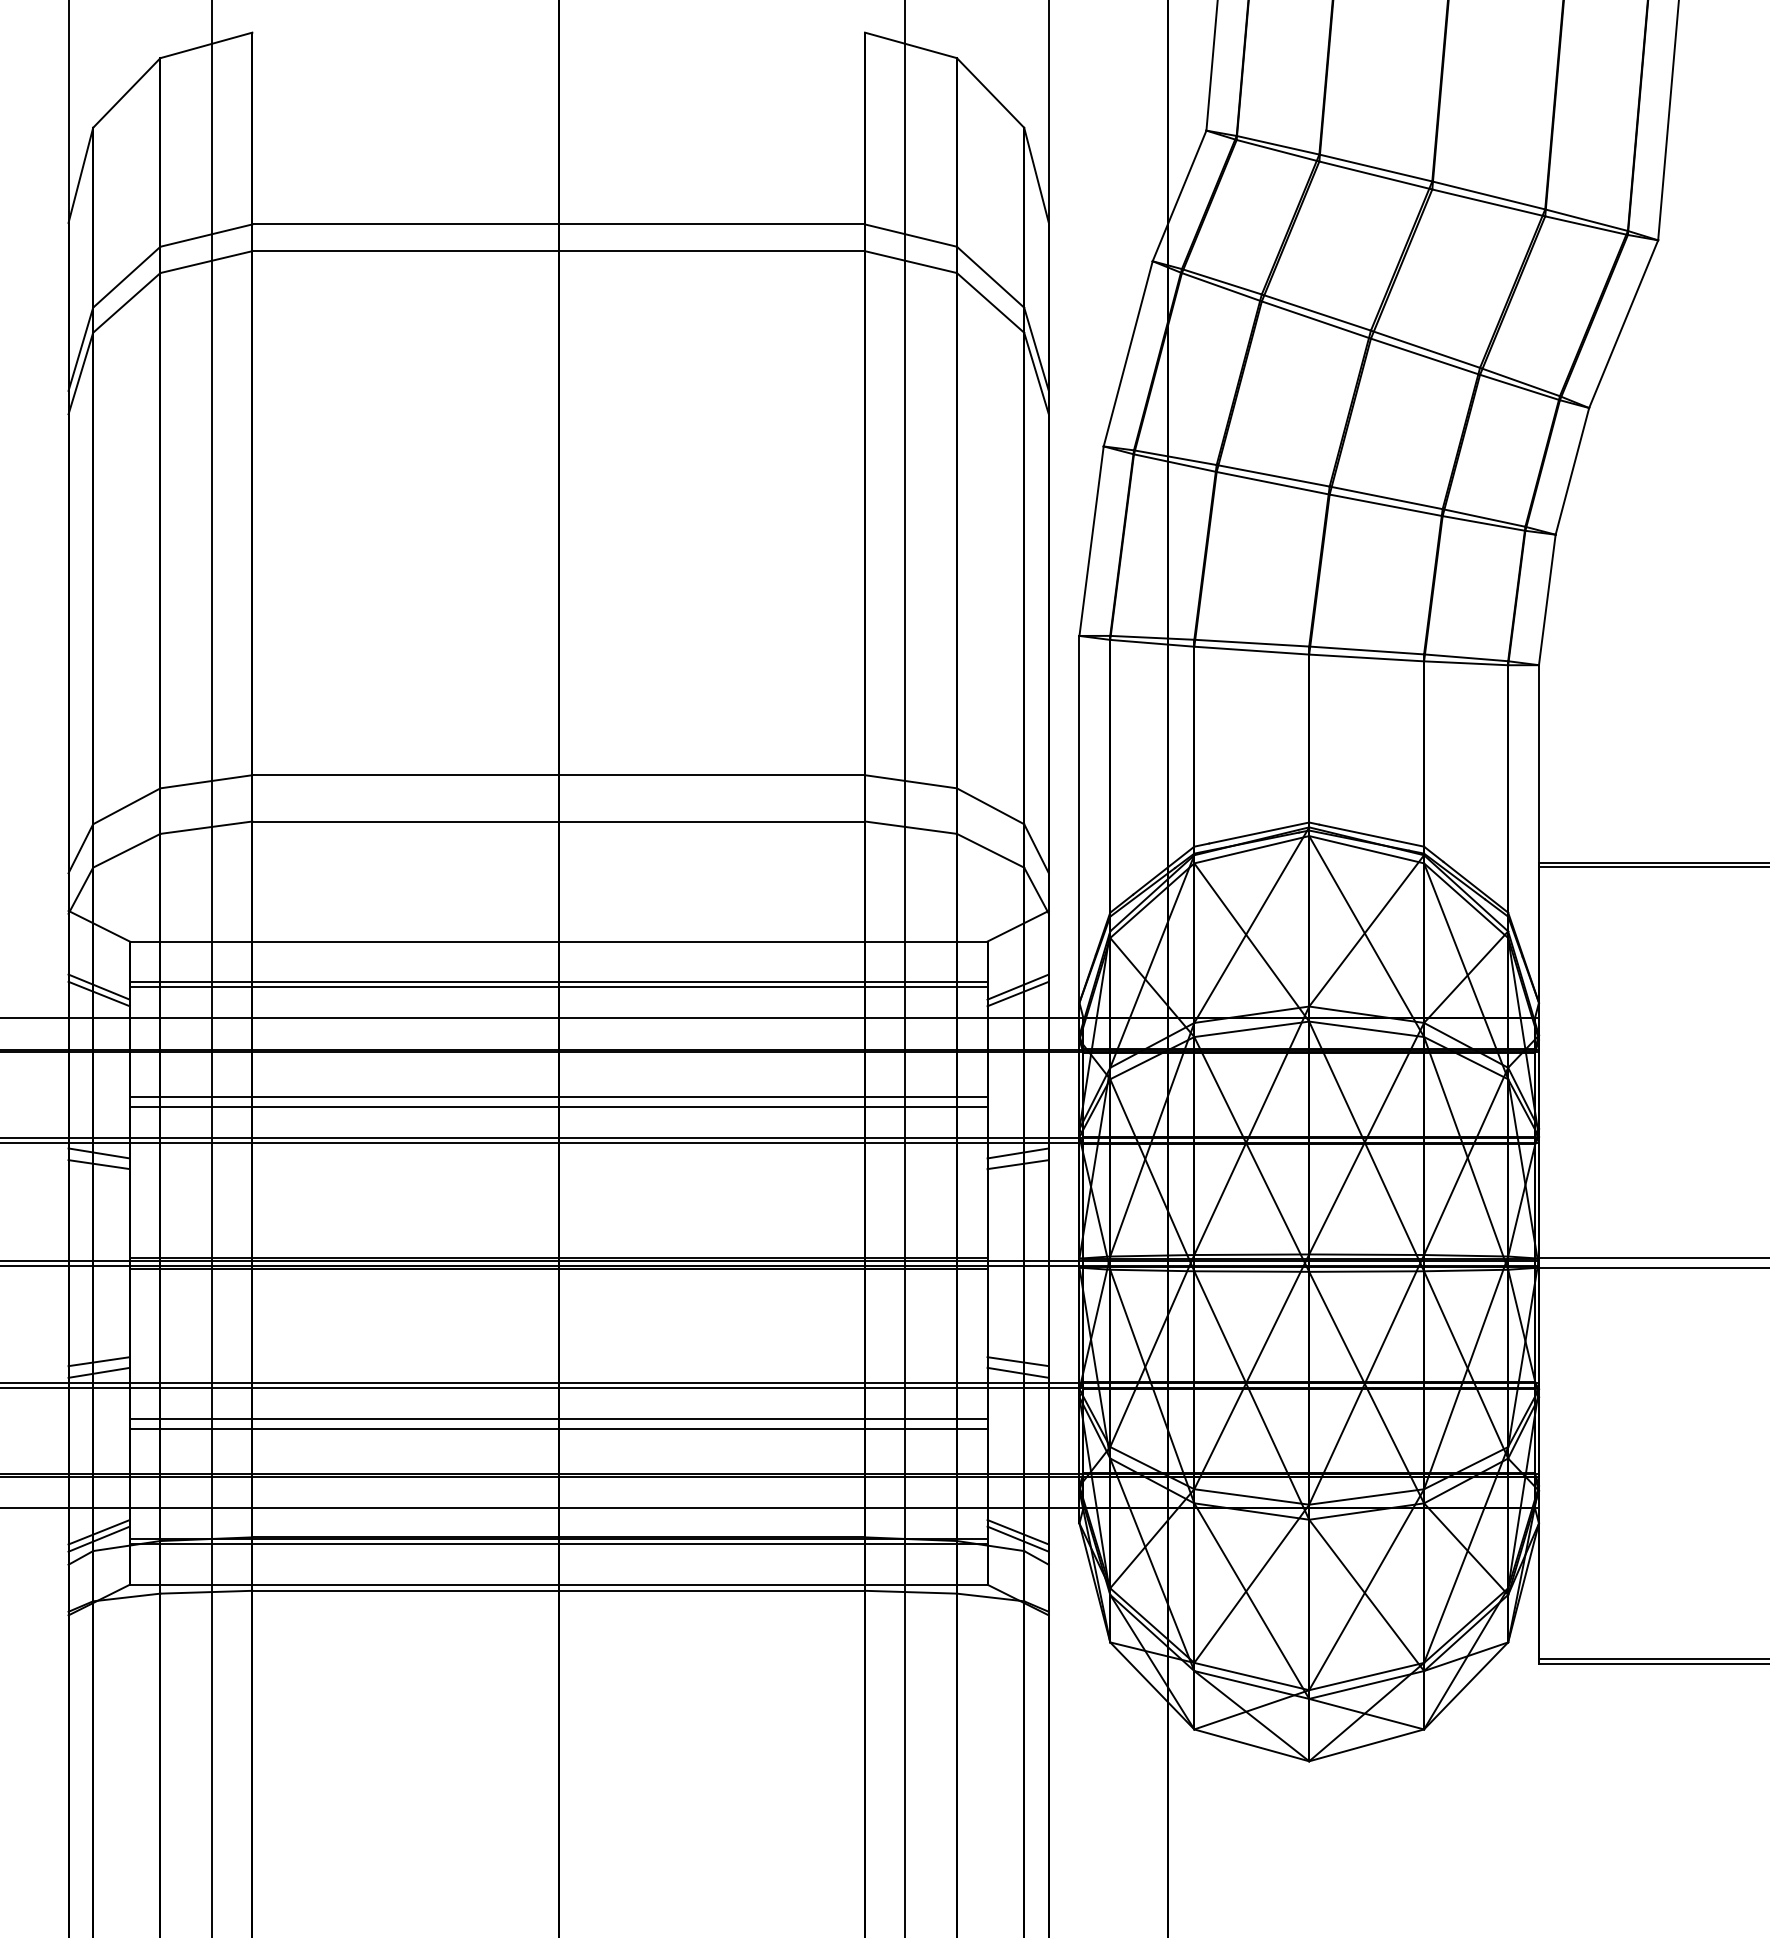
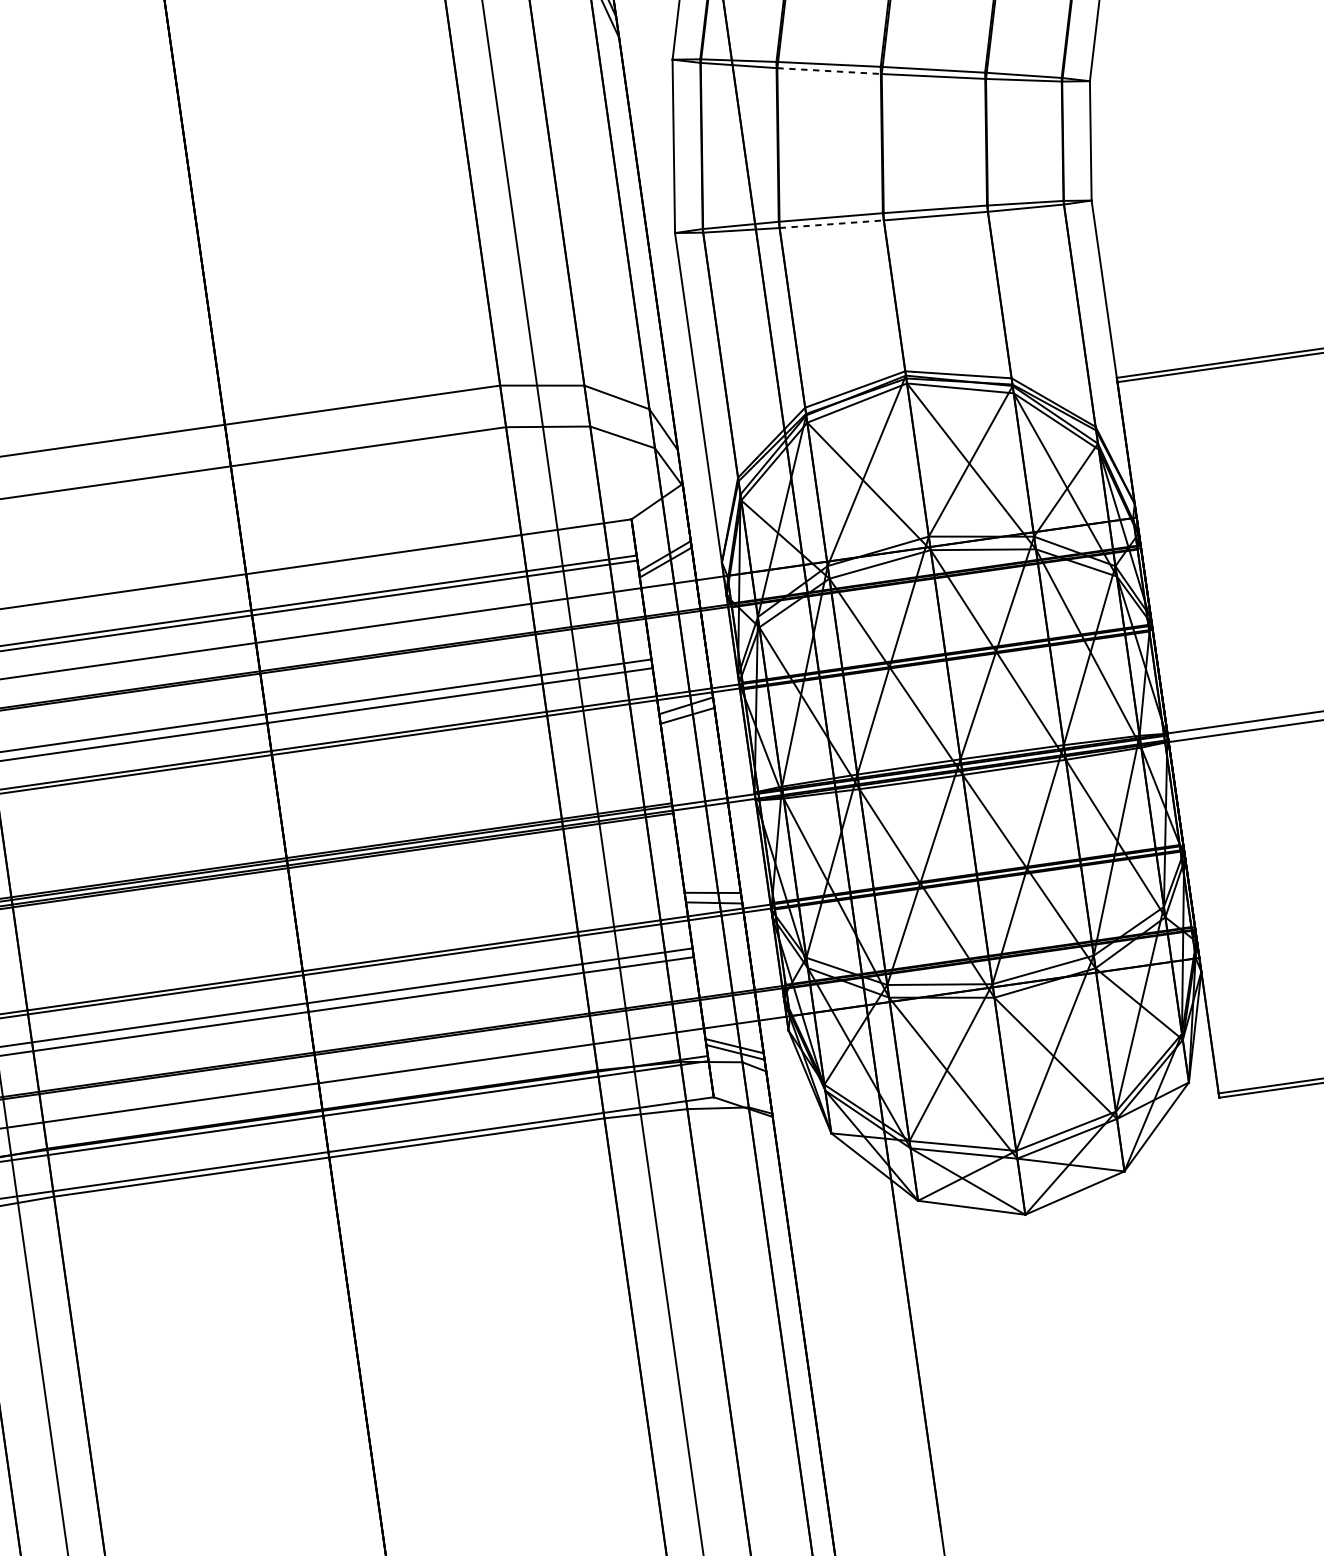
line: (1273, 483) -> (829, 71), solid -> dashed
line: (1251, 650) -> (831, 224), solid -> dashed

